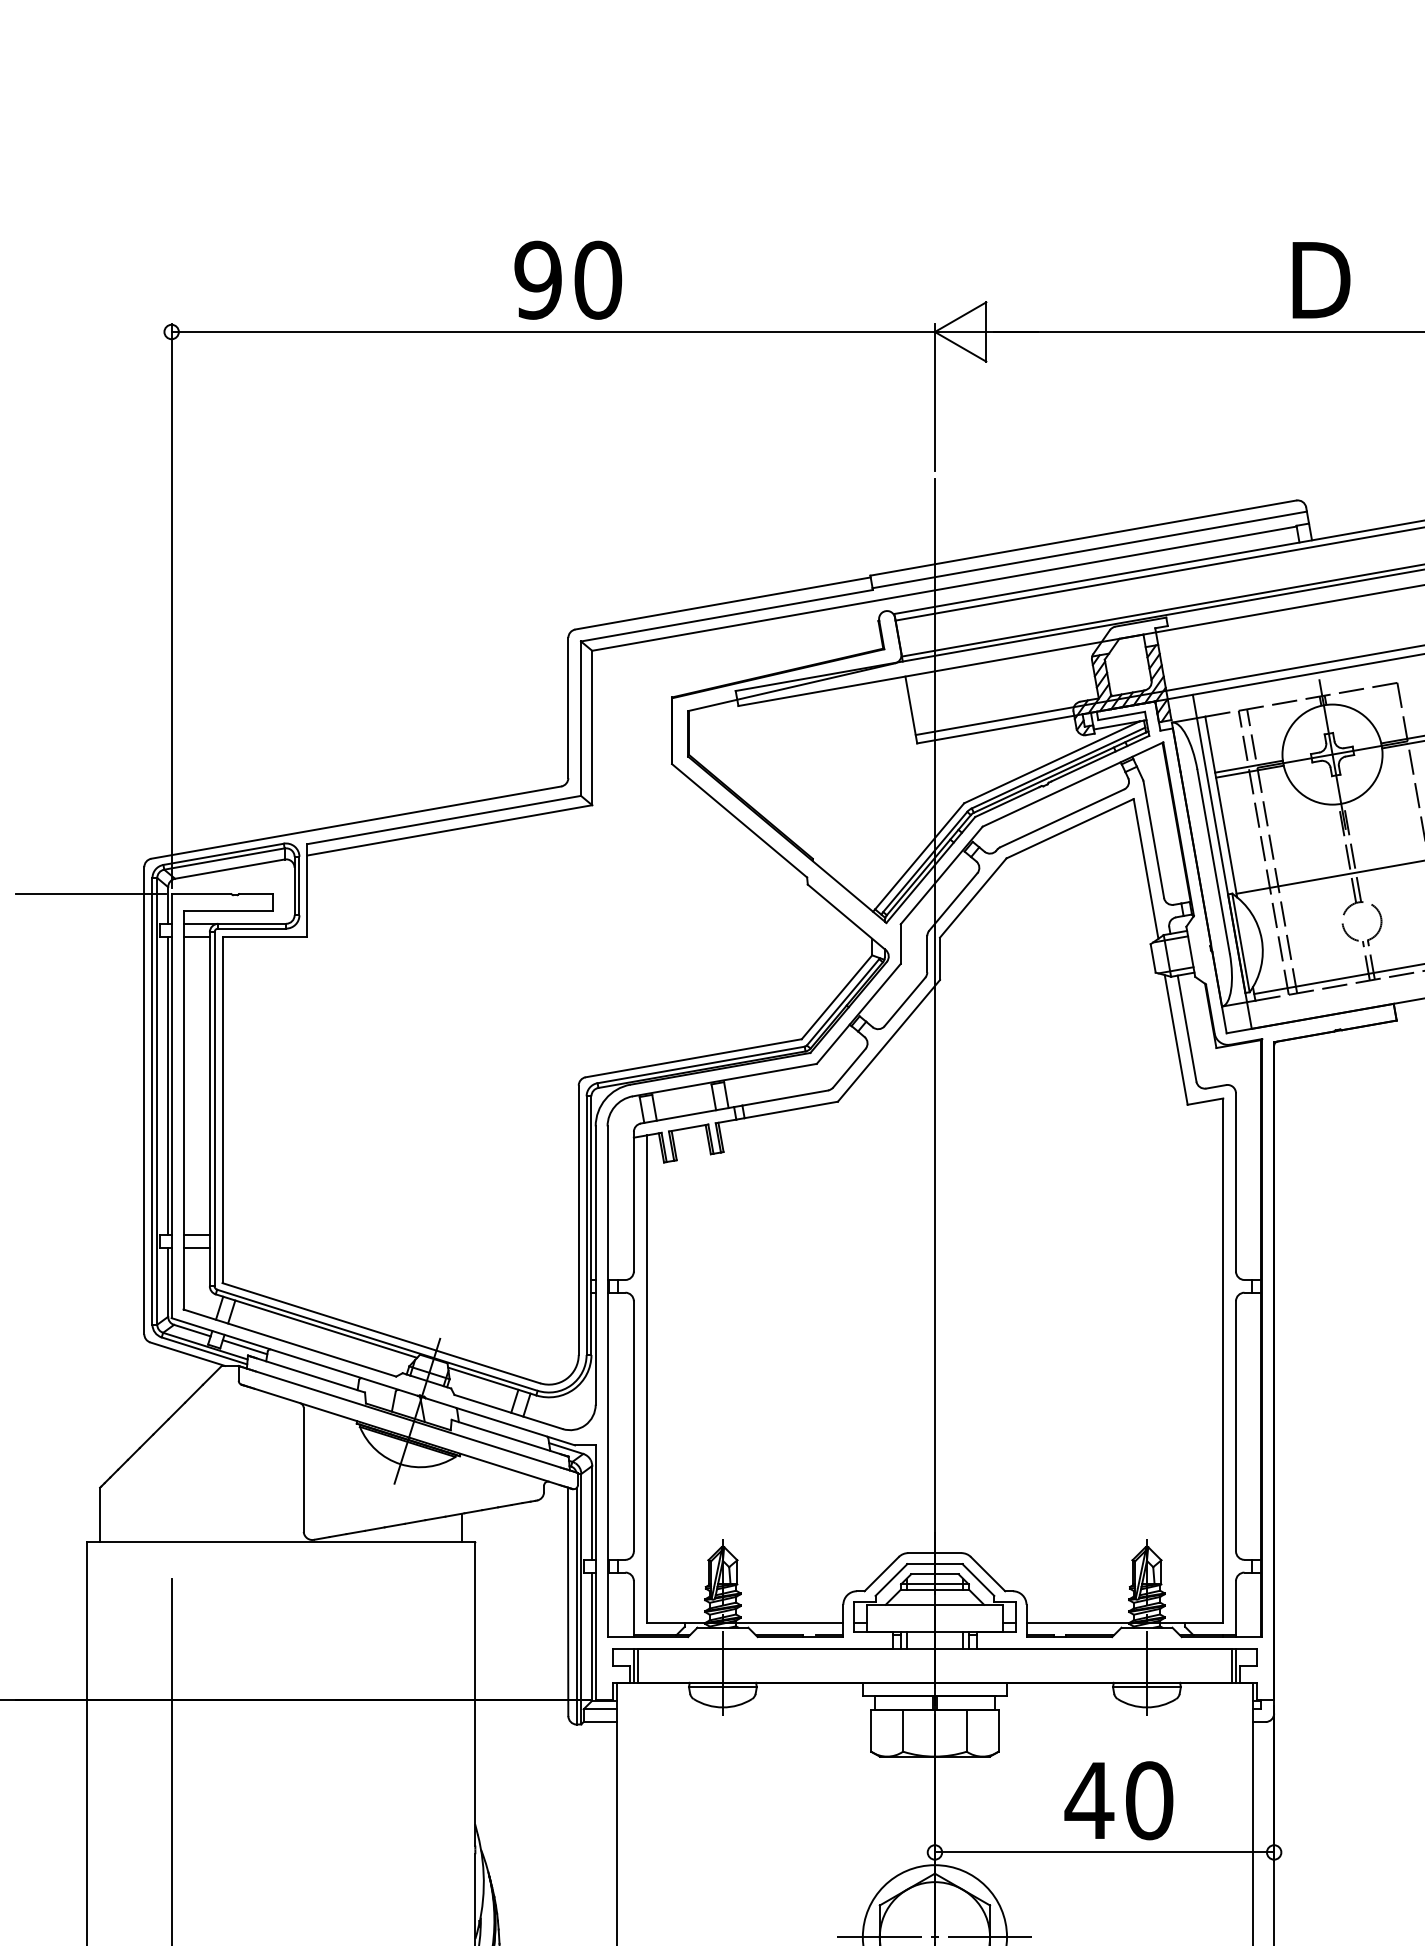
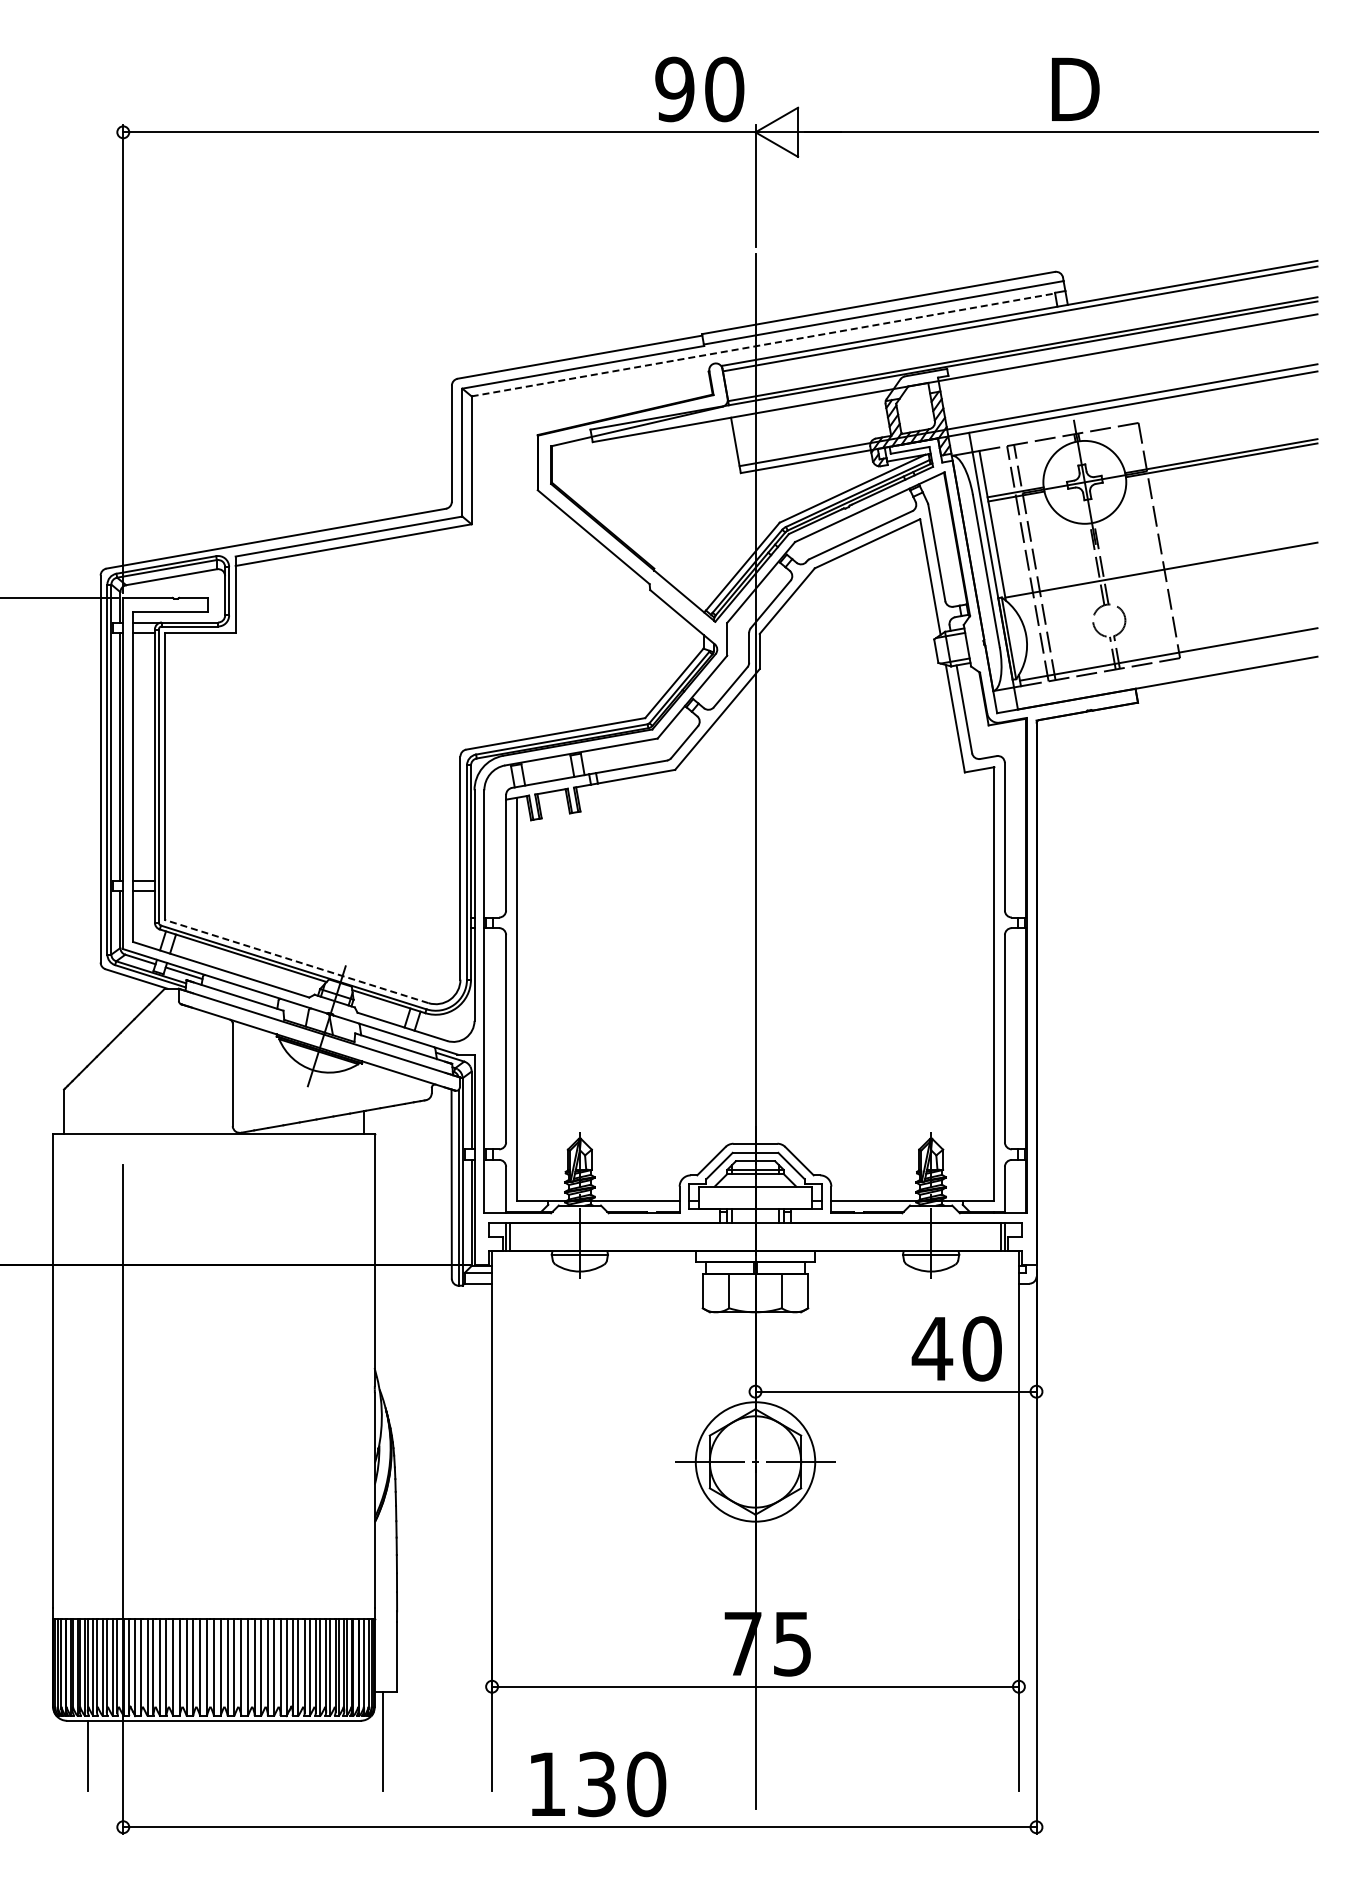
text: (567, 280) -> (699, 89), moved
line: (944, 588) -> (763, 344), solid -> dashed
line: (380, 1333) -> (296, 961), solid -> dashed
text: (1118, 1800) -> (956, 1348), moved

